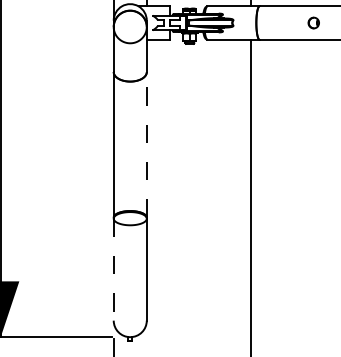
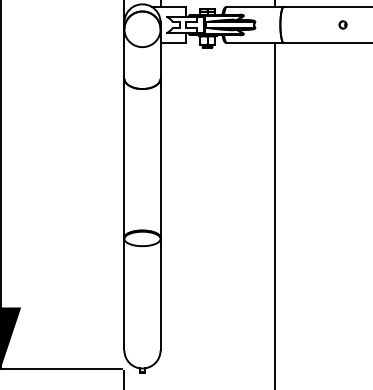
part: (313, 22) -> (342, 24), size x0.62
line: (146, 144) -> (160, 157), dashed -> solid
line: (113, 269) -> (124, 294), dashed -> solid

